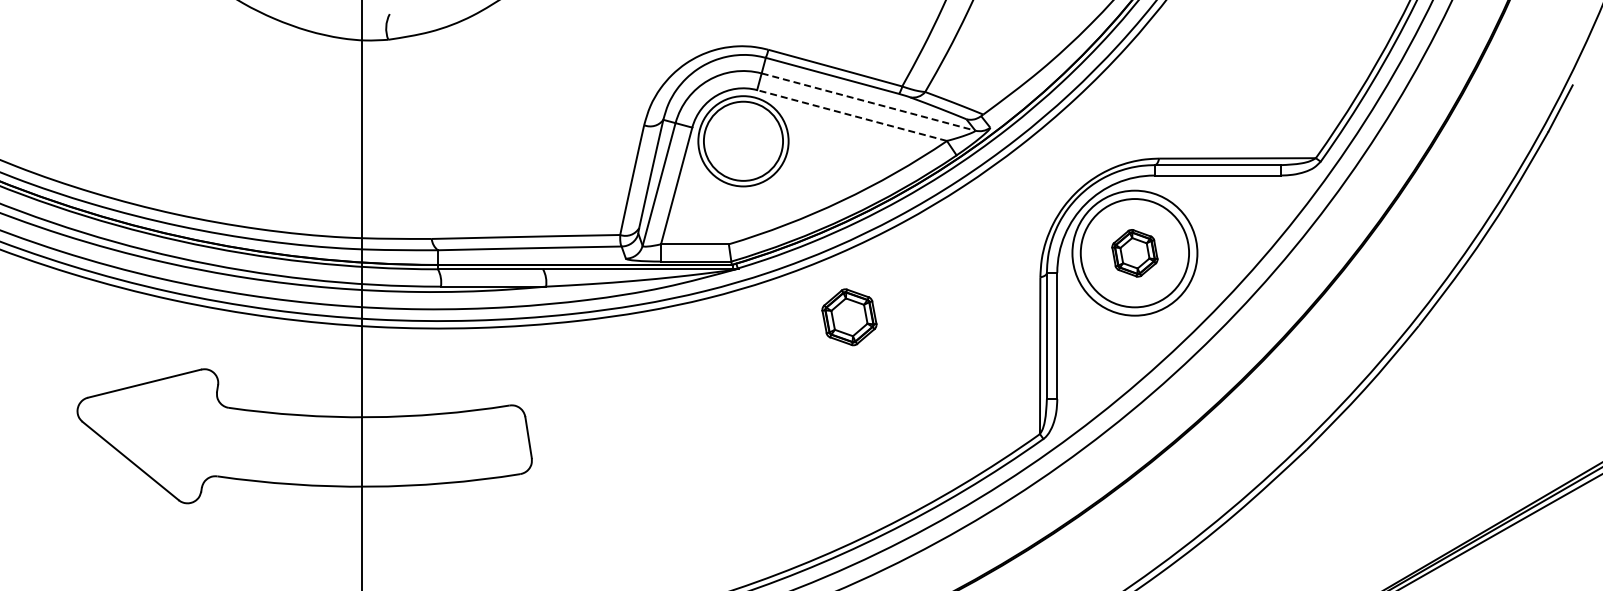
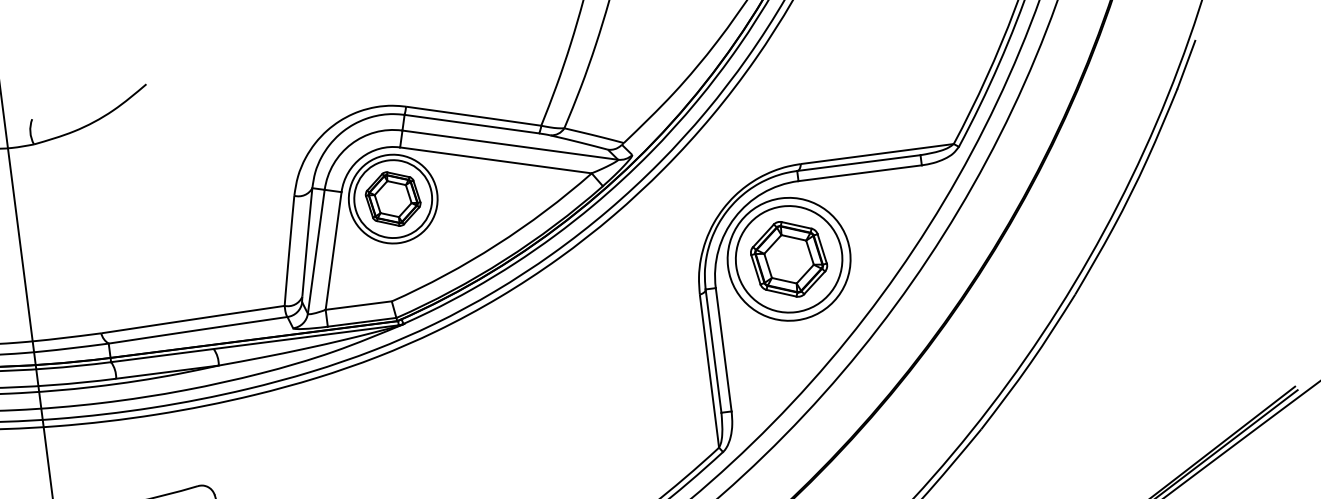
line: (868, 102) -> (510, 145), dashed -> solid
line: (851, 115) -> (495, 160), dashed -> solid
part: (1134, 253) -> (788, 259), size x1.67
part: (849, 317) -> (393, 199), moved

